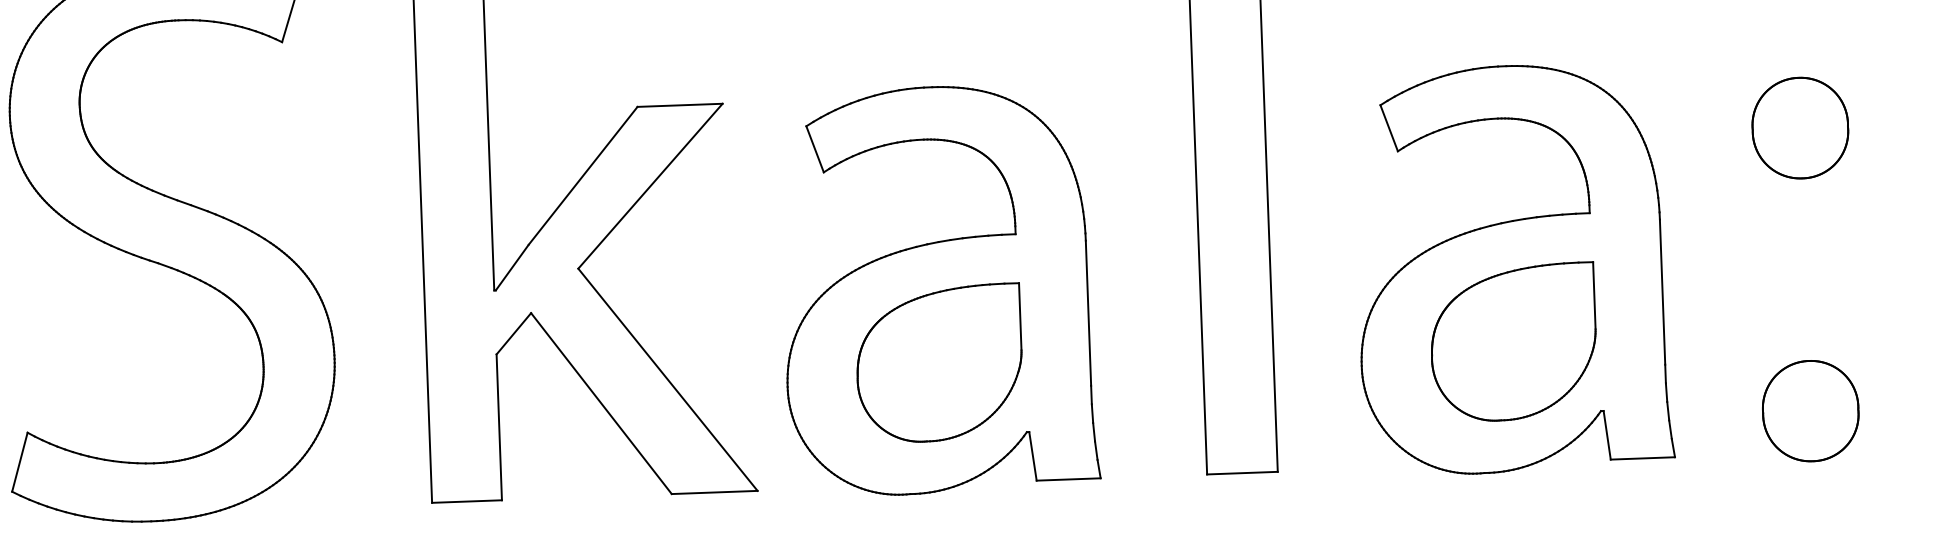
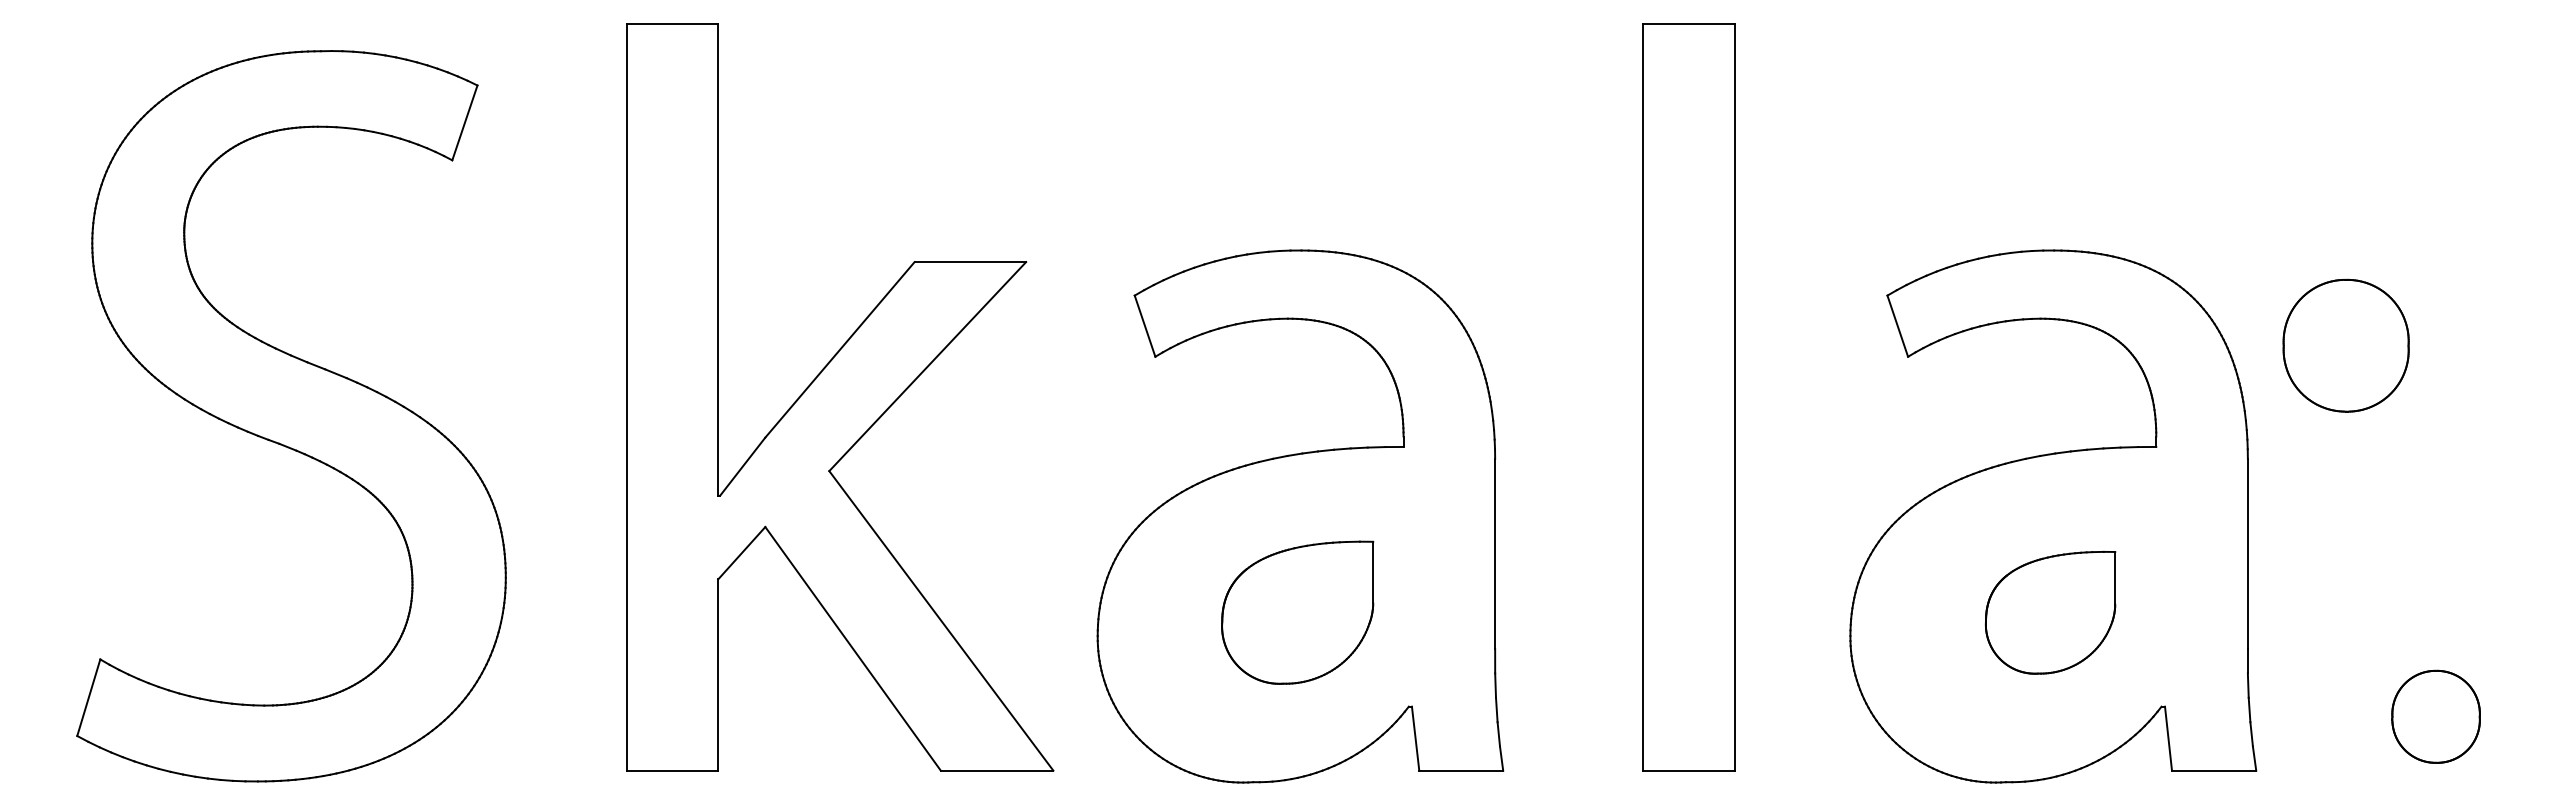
part: (1799, 127) -> (2345, 345), moved
part: (1513, 342) -> (2050, 612), size x0.6
part: (939, 363) -> (1297, 612), size x0.7
part: (1810, 410) -> (2435, 716), size x0.7

